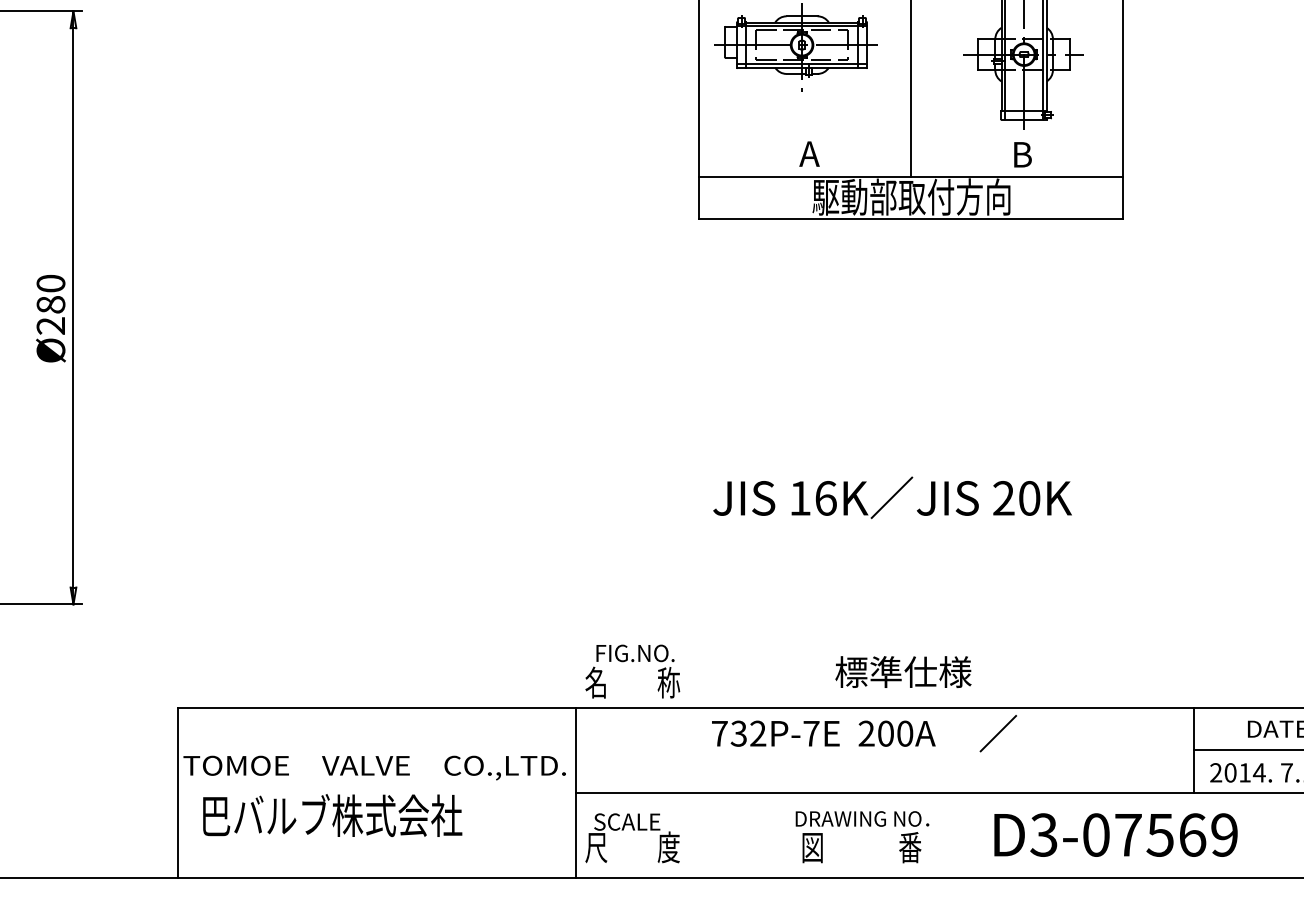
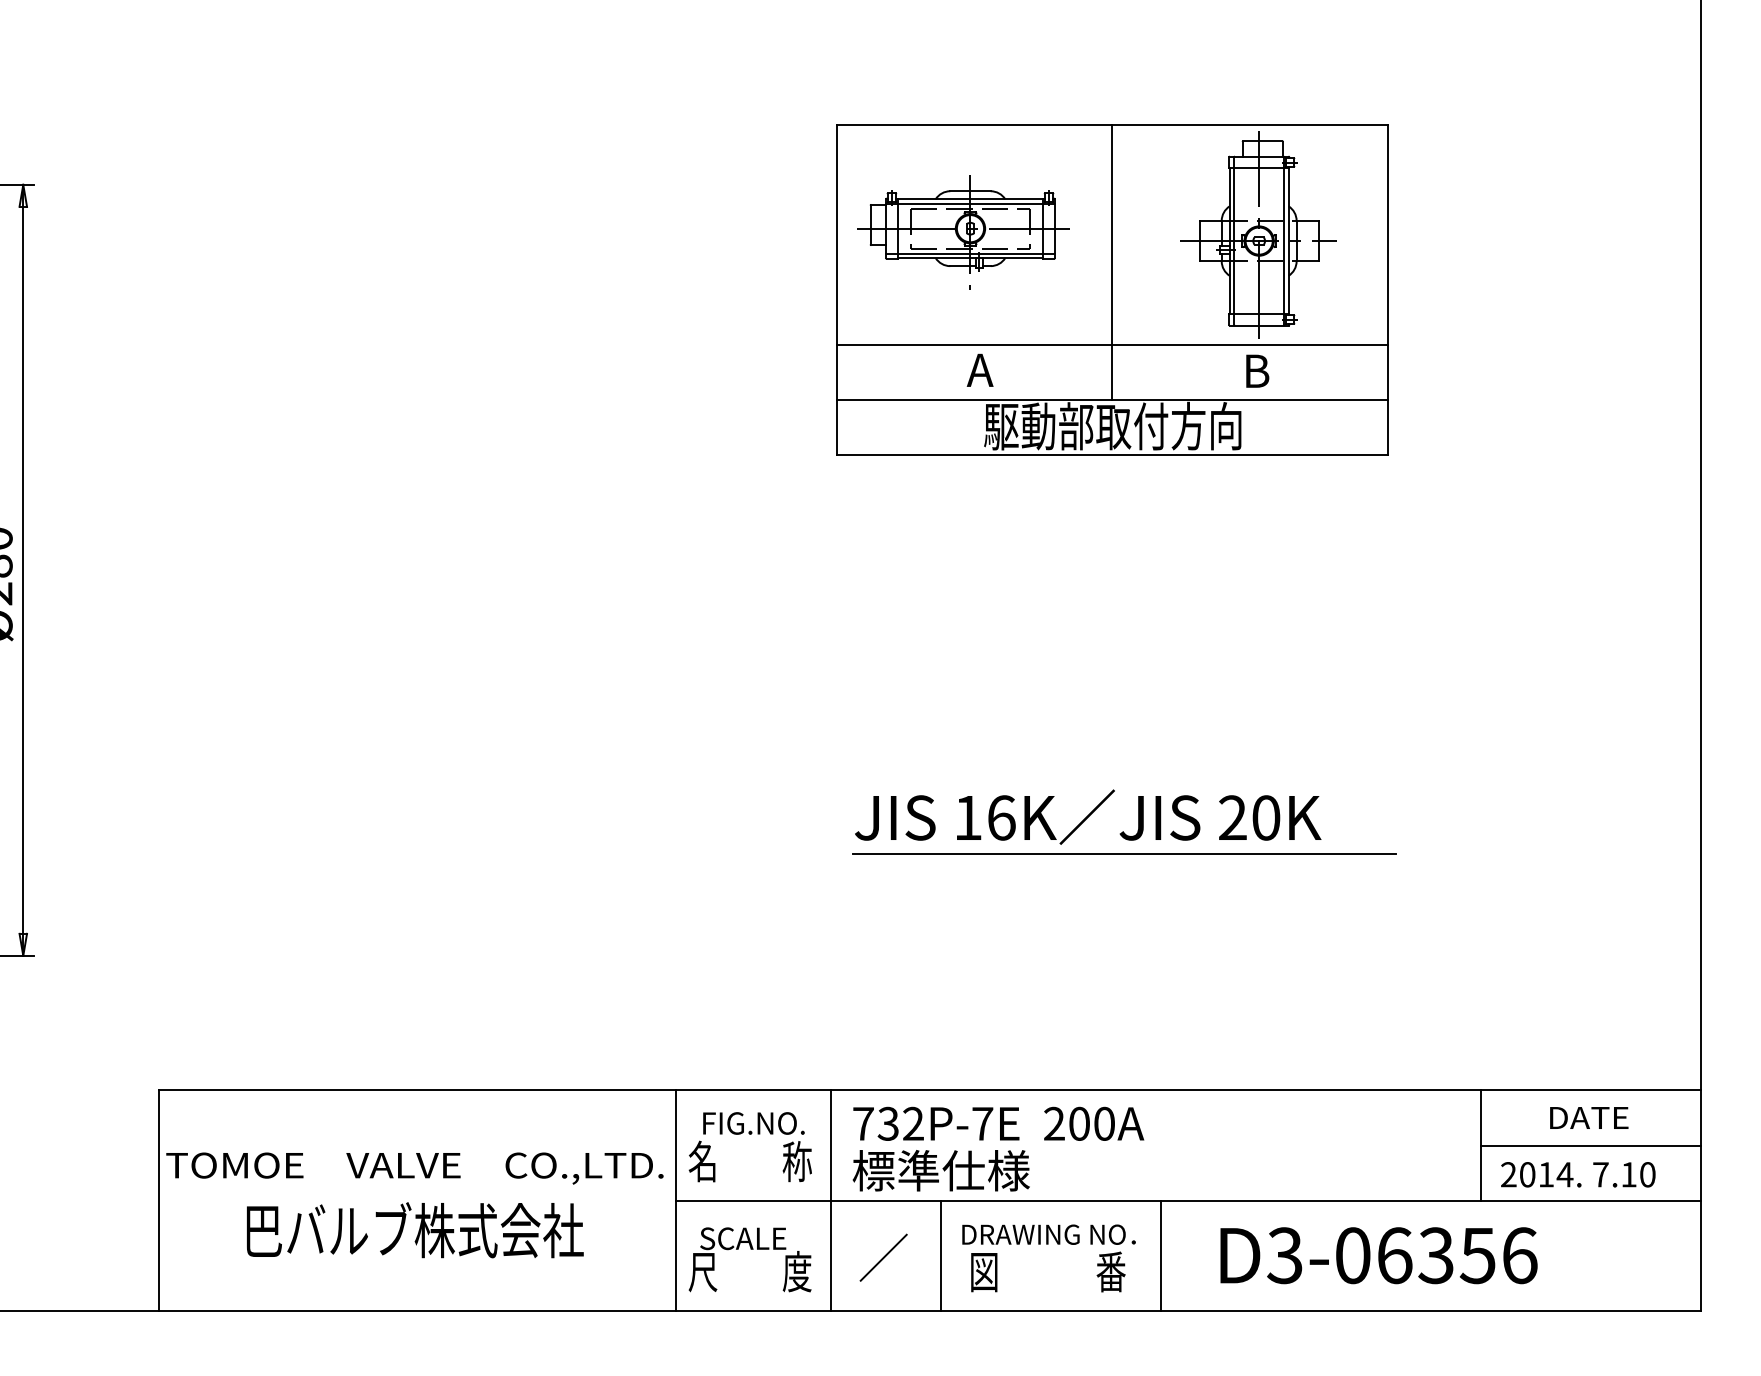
line: (910, 134) -> (1111, 344), added
line: (919, 525) -> (1123, 853), added
text: (632, 671) -> (749, 1147), moved
text: (902, 671) -> (940, 1170), moved
line: (998, 733) -> (883, 1257), moved
line: (694, 792) -> (830, 1200), added
text: (332, 815) -> (415, 1230), moved
line: (779, 834) -> (940, 1255), added
line: (948, 834) -> (1161, 1255), added
text: (1176, 834) -> (1457, 1255), D3-07569 -> D3-06356

